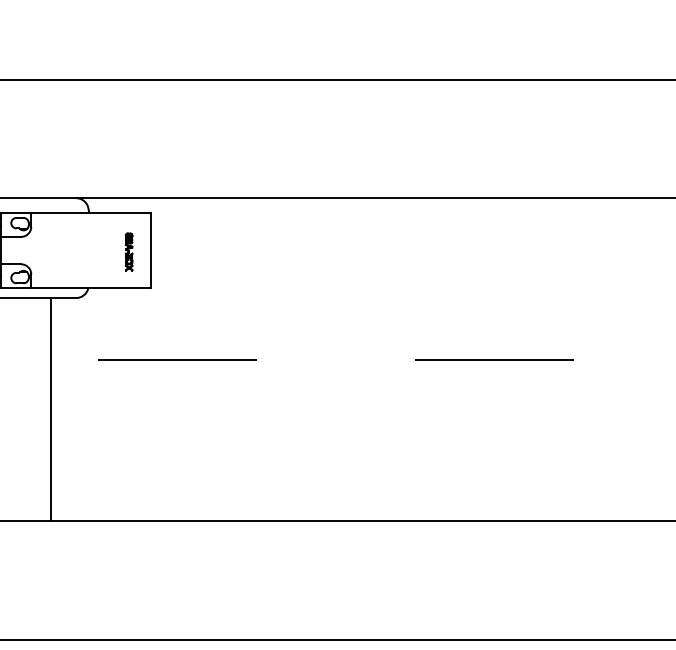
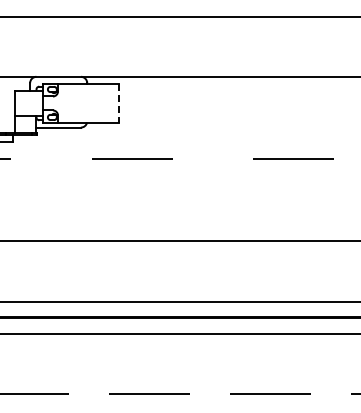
part: (128, 250) -> (107, 103), removed
line: (152, 250) -> (119, 103), solid -> dashed
line: (51, 409) -> (68, 184), removed

